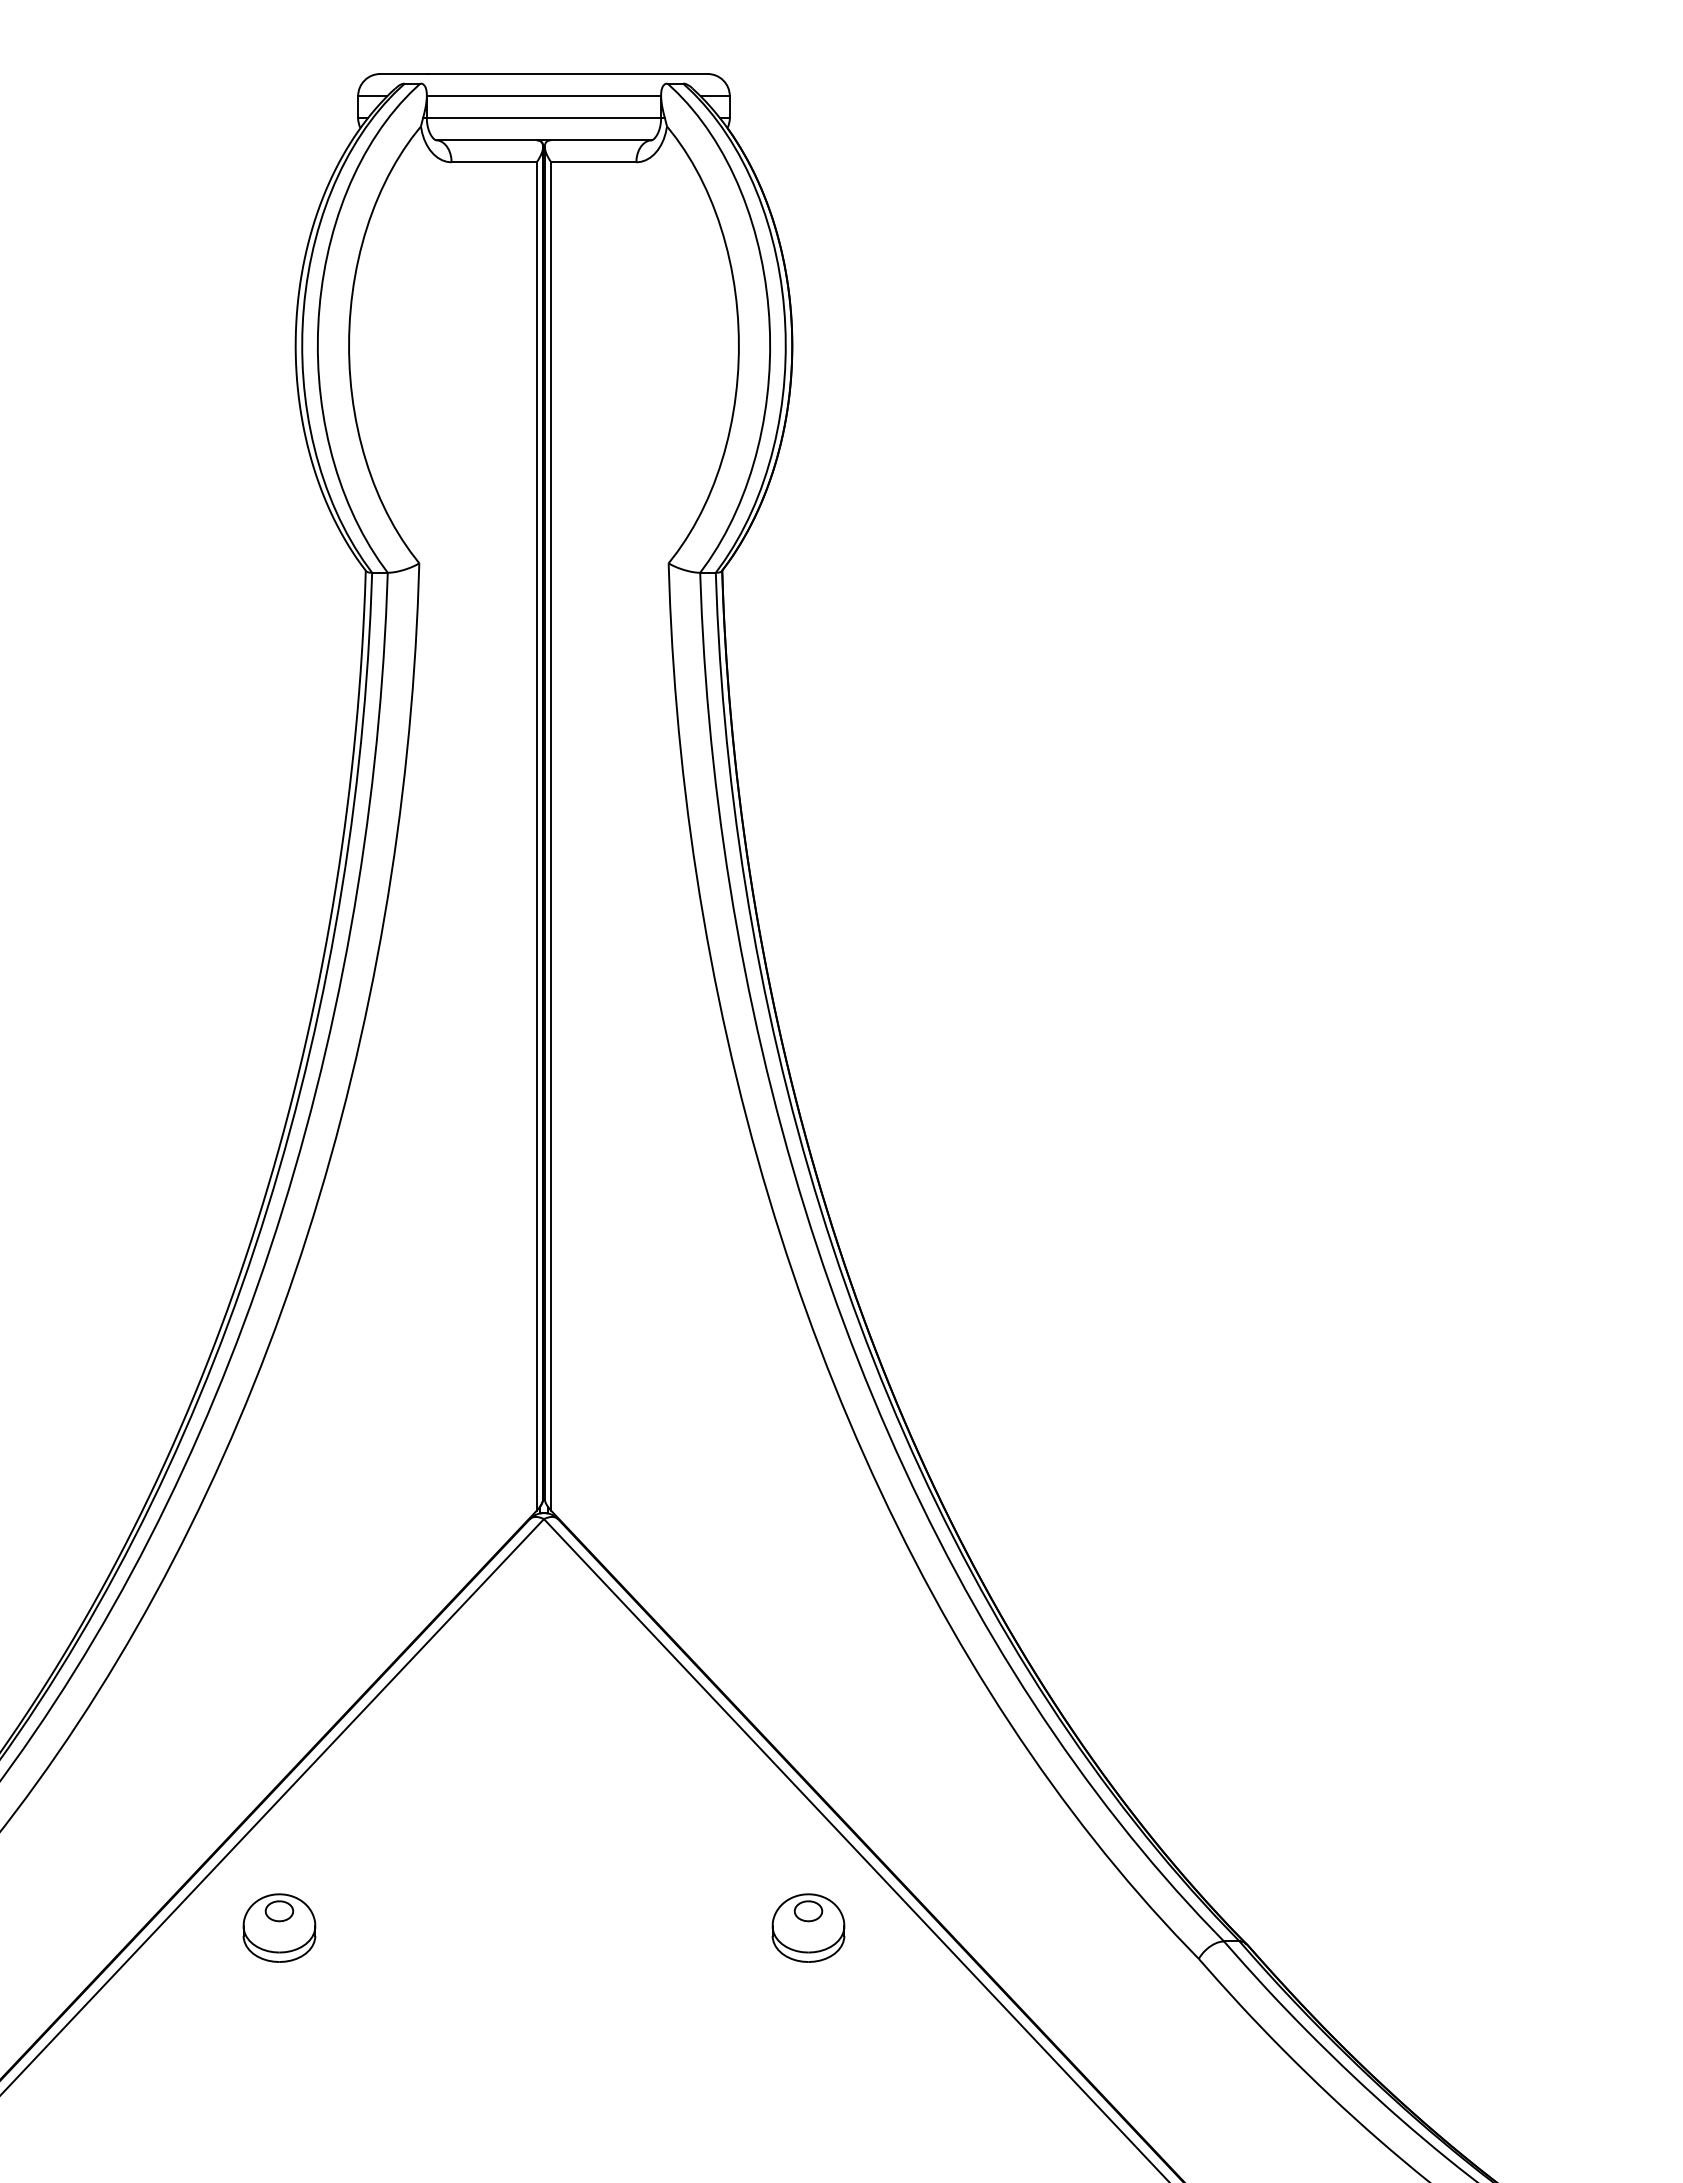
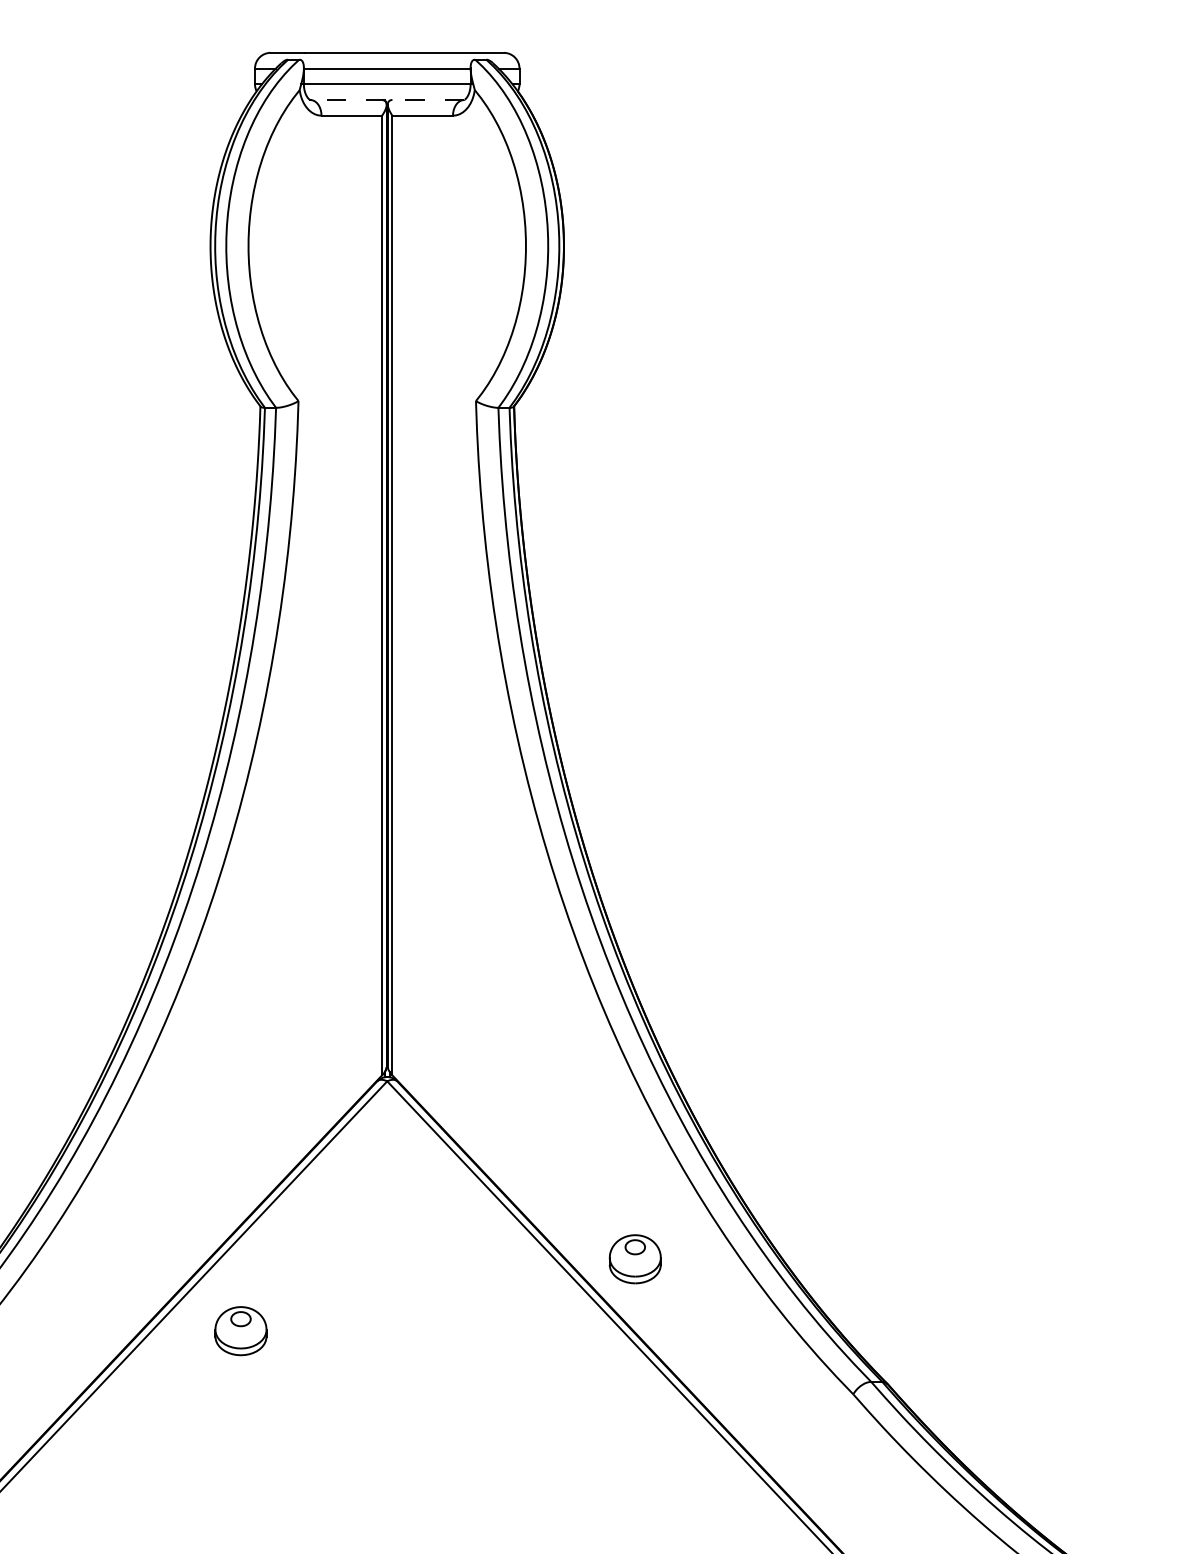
line: (543, 140) -> (386, 100), solid -> dashed
part: (279, 1927) -> (241, 1330), moved
part: (808, 1927) -> (635, 1258), moved

